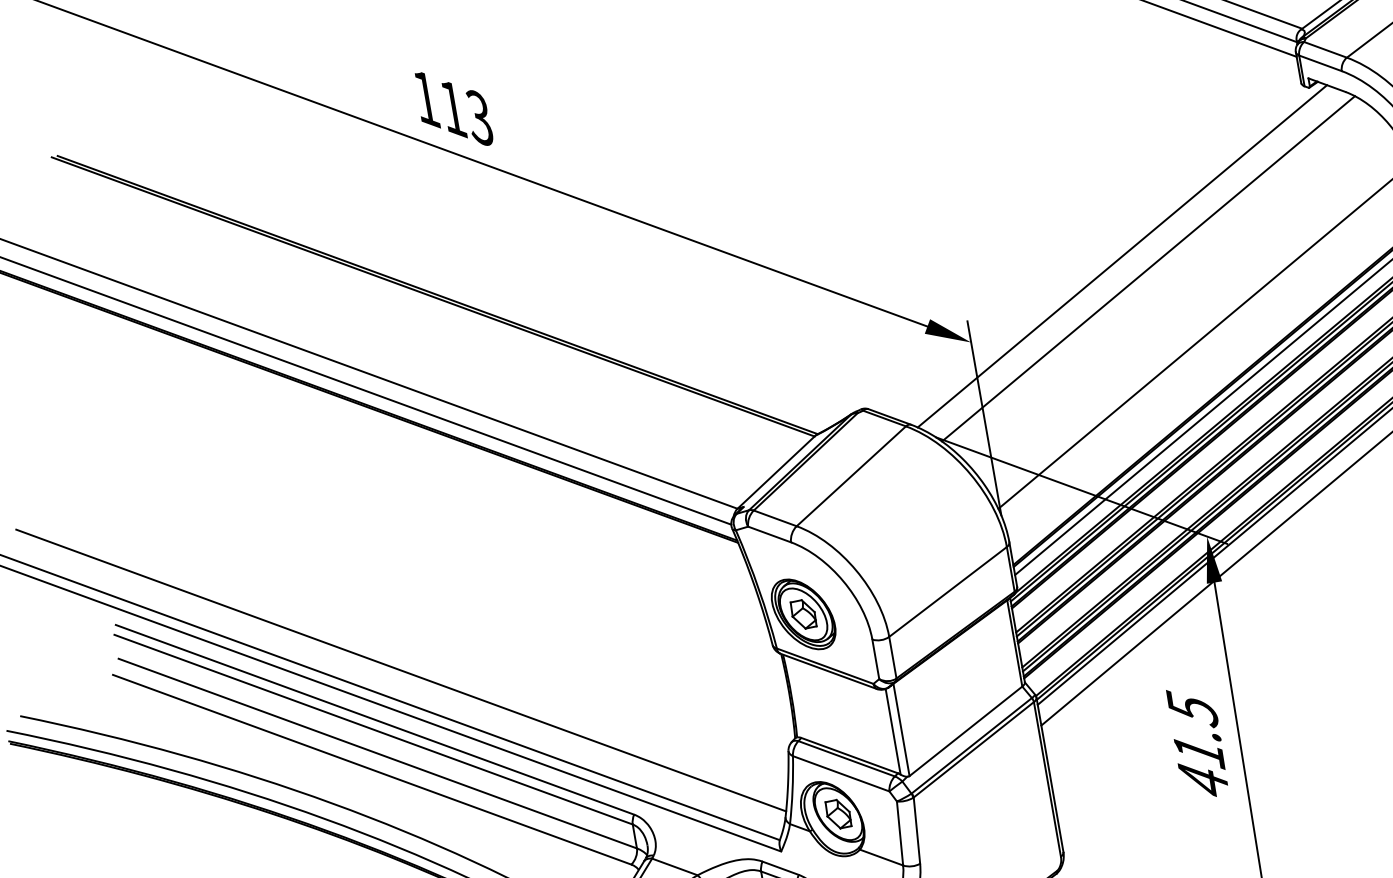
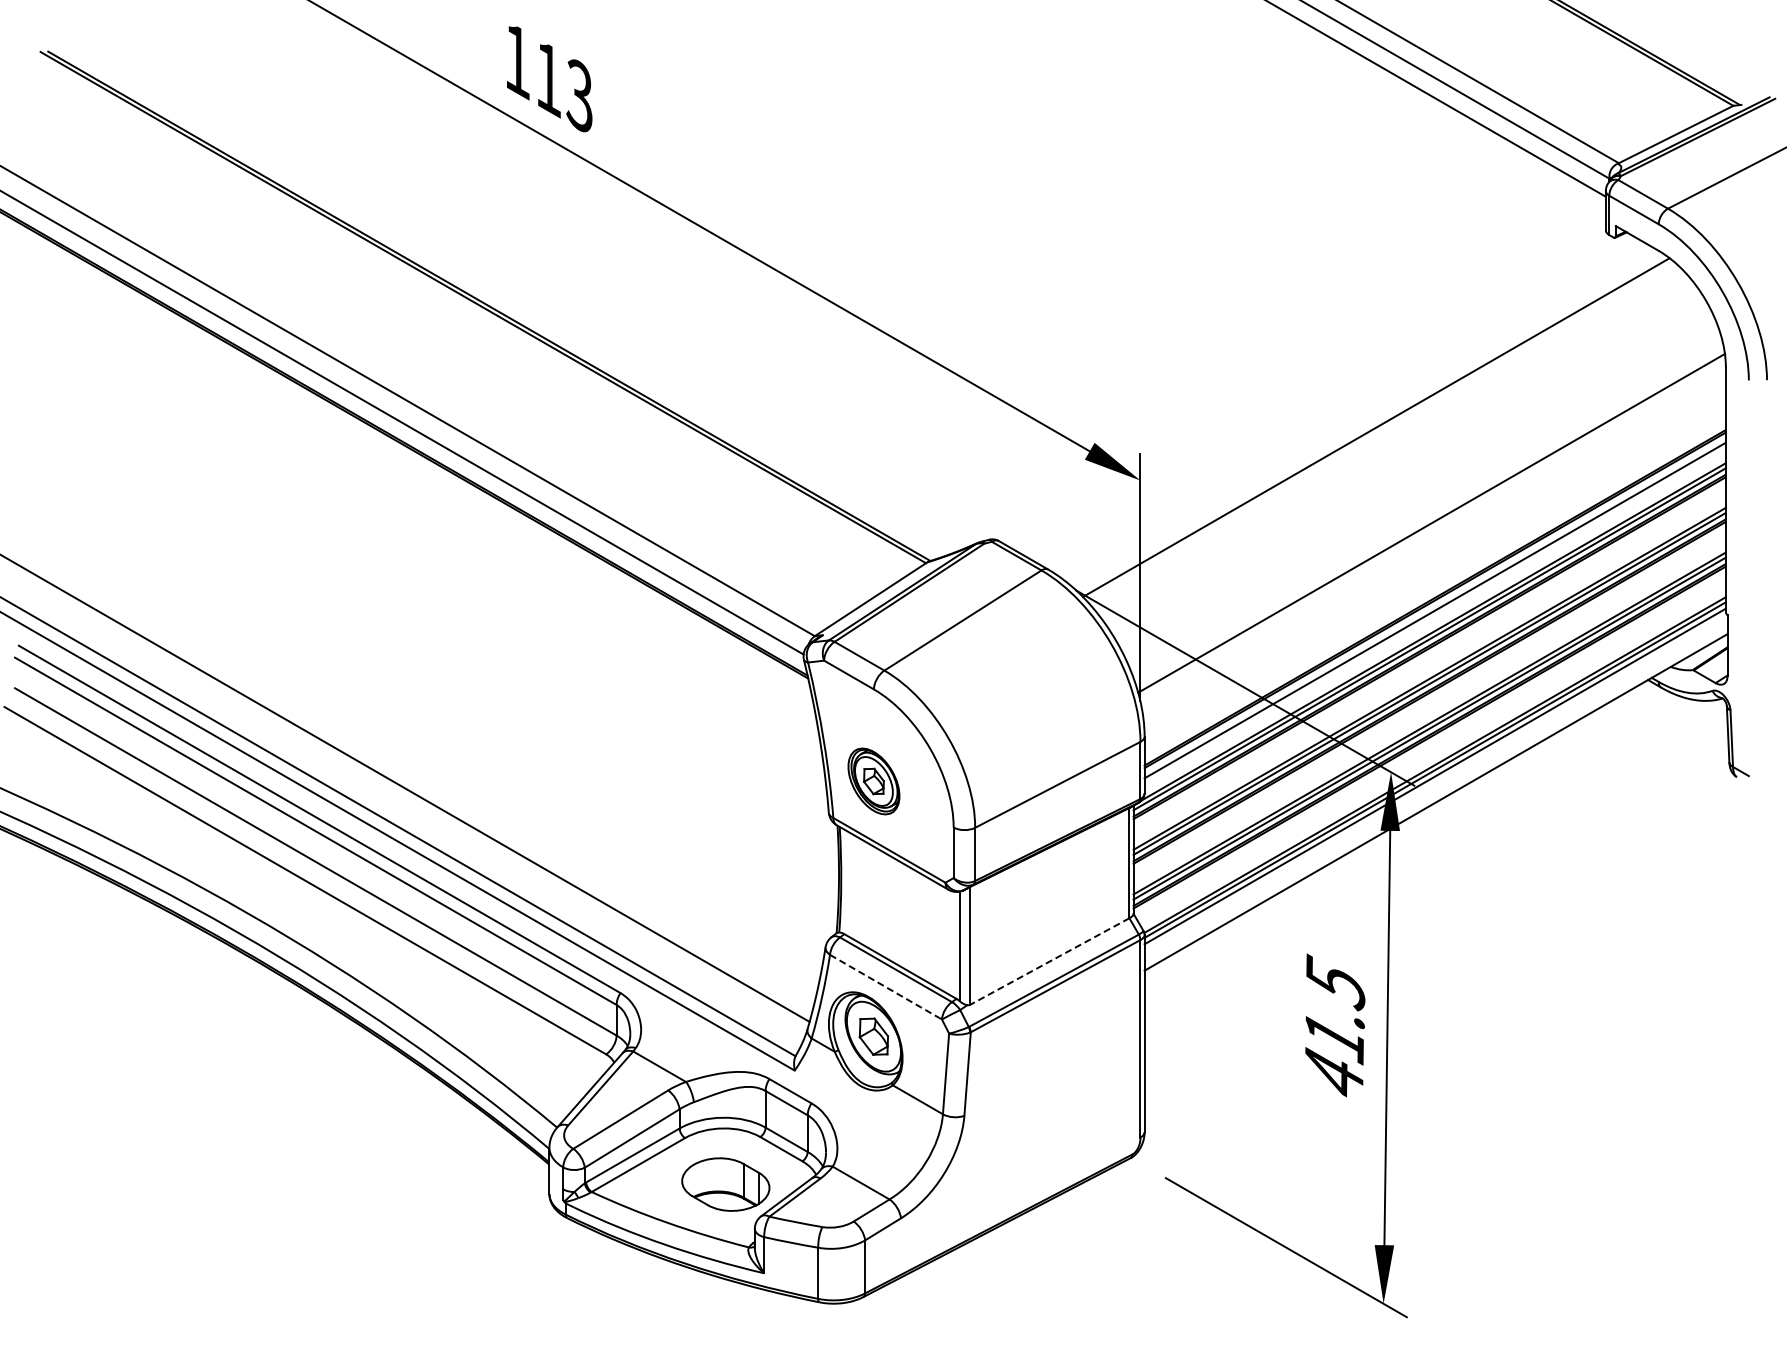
line: (1122, 256) -> (1346, 406), removed
part: (803, 614) -> (873, 781), size x0.7
line: (965, 731) -> (1049, 961), solid -> dashed
line: (841, 773) -> (886, 987), solid -> dashed

